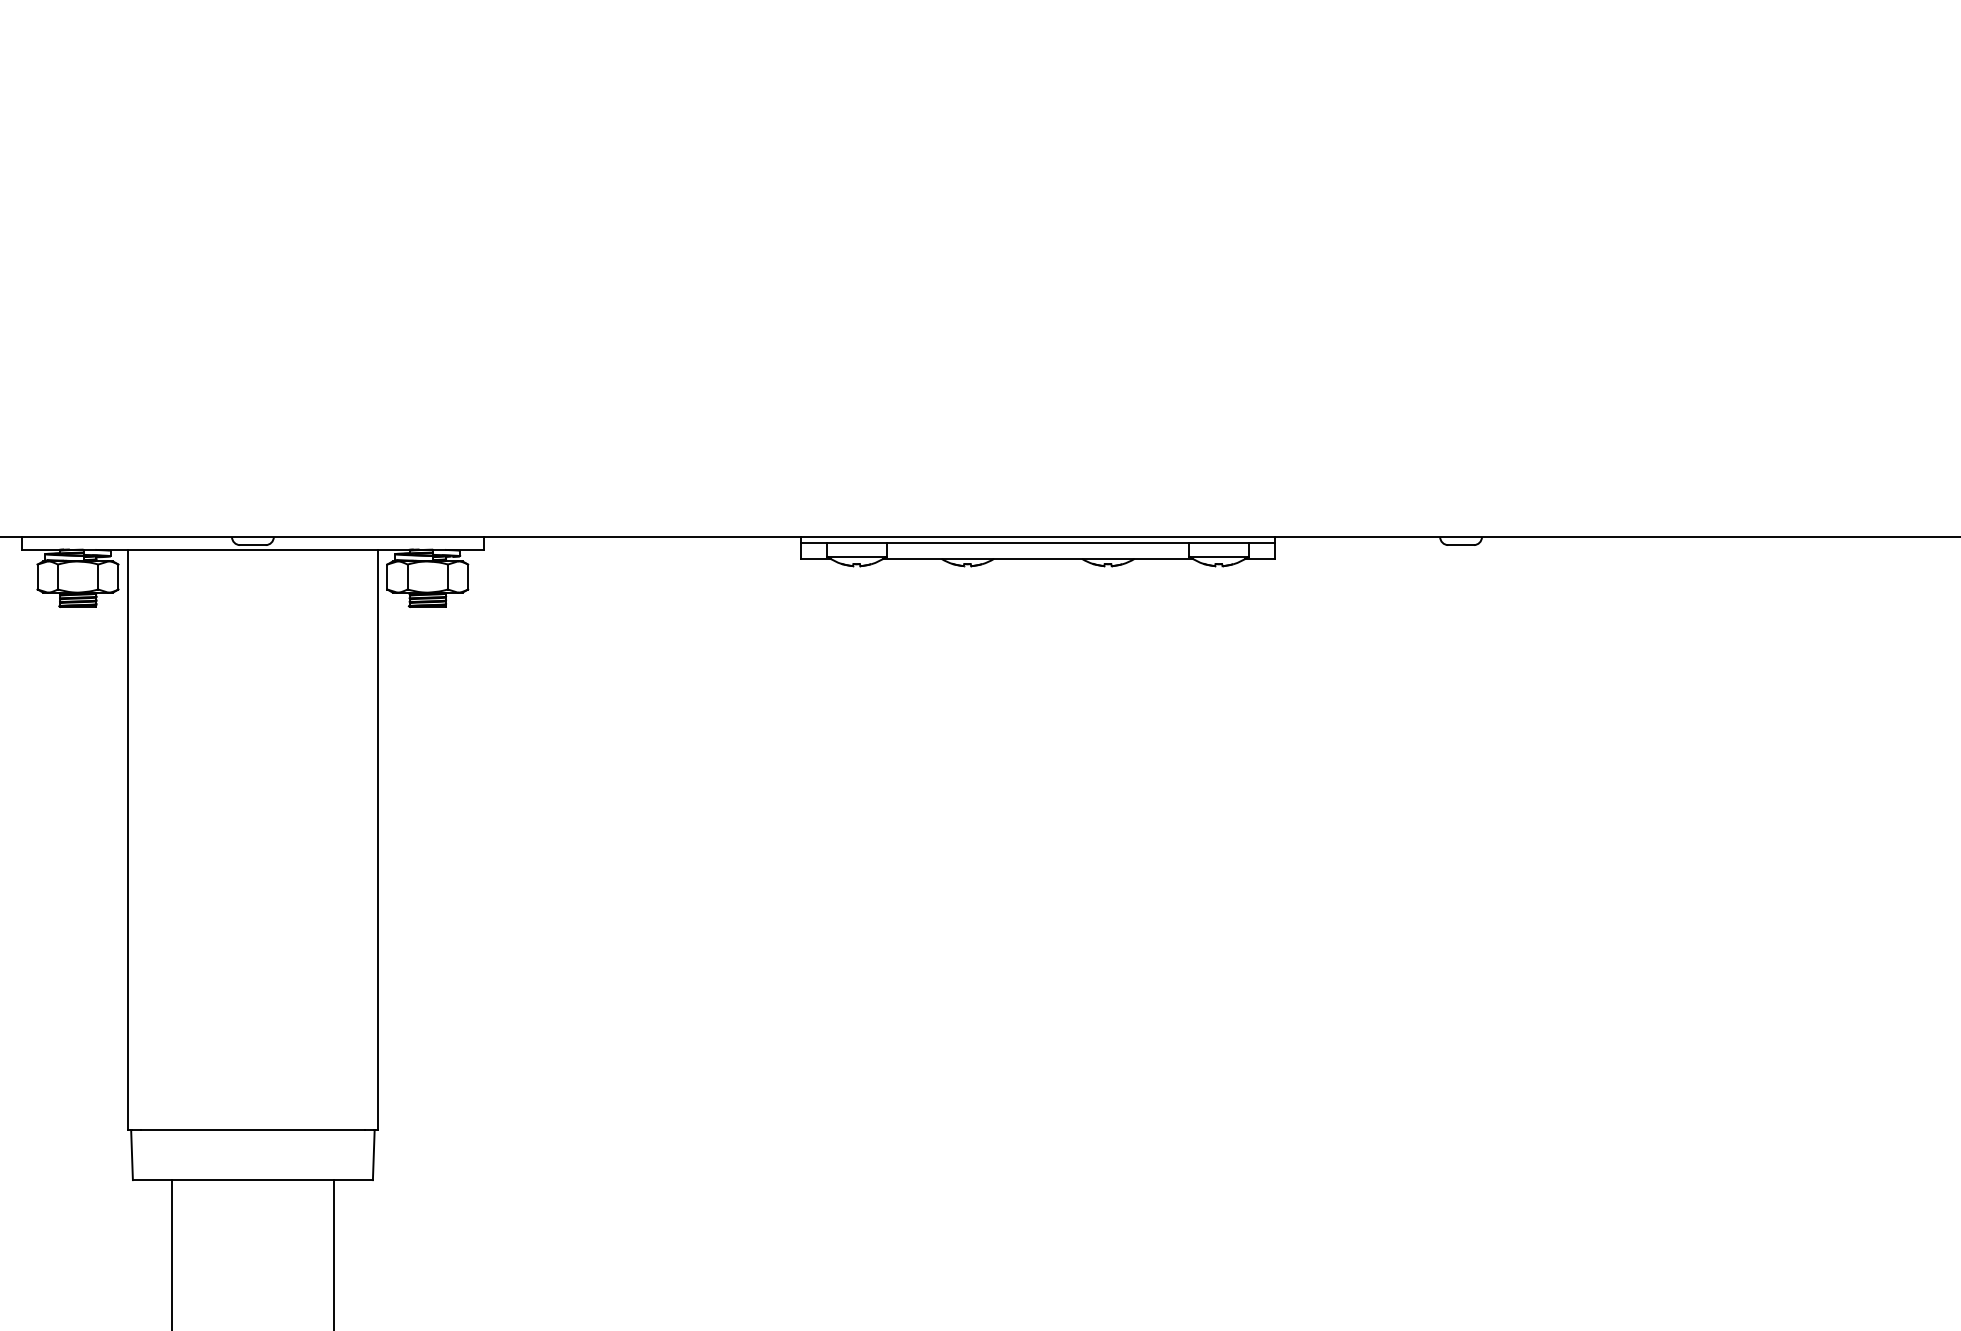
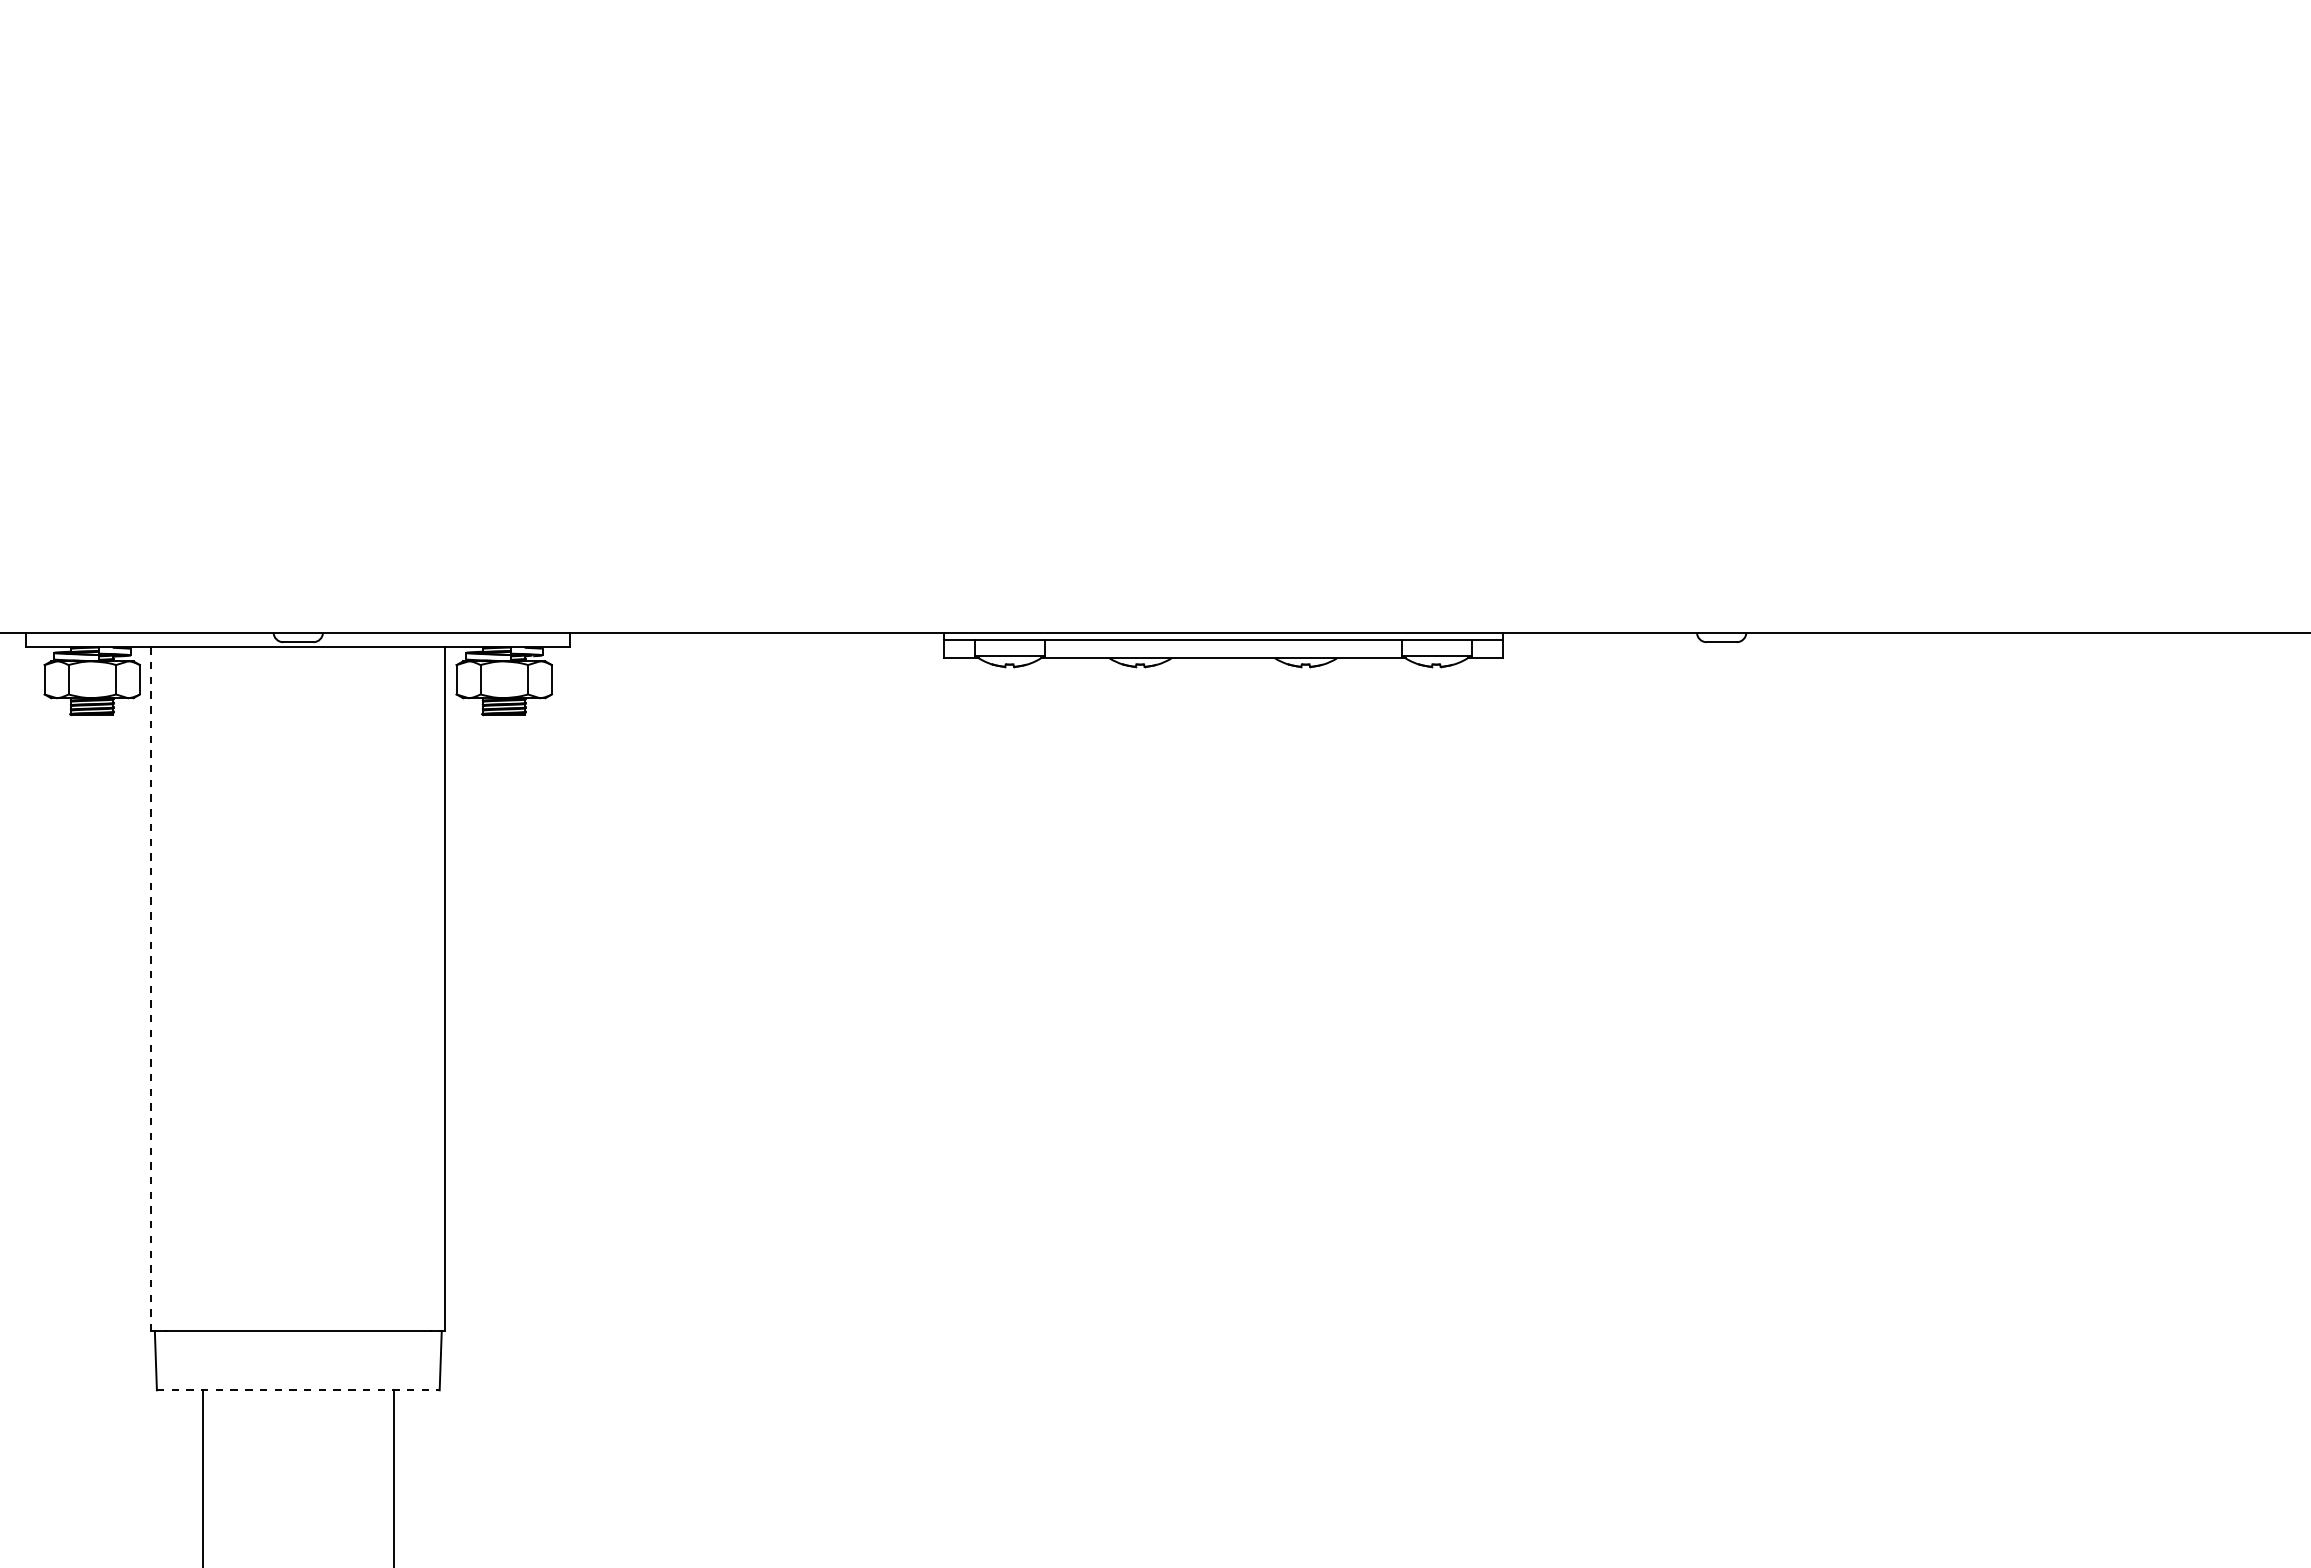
line: (128, 839) -> (151, 988), solid -> dashed
line: (253, 1180) -> (298, 1390), solid -> dashed

